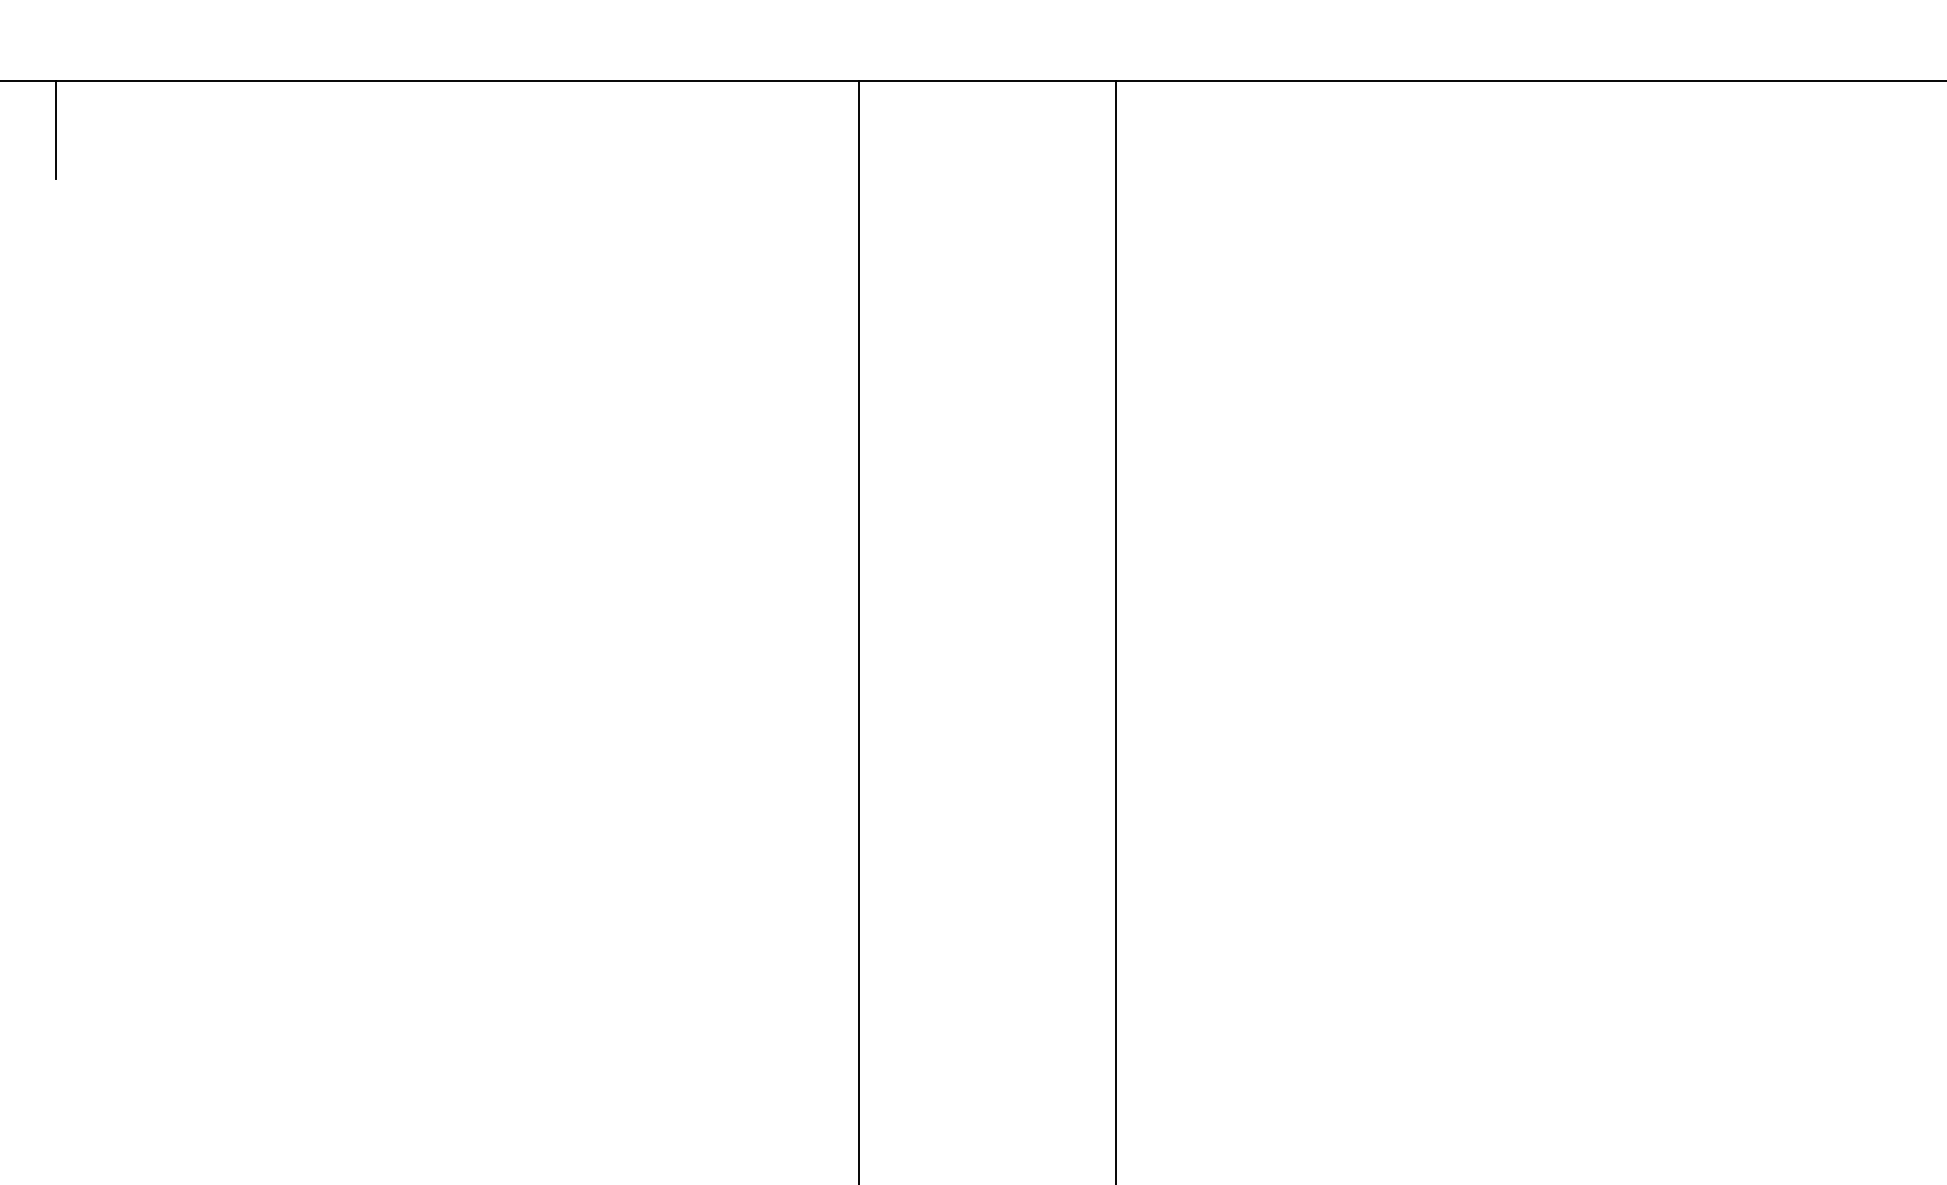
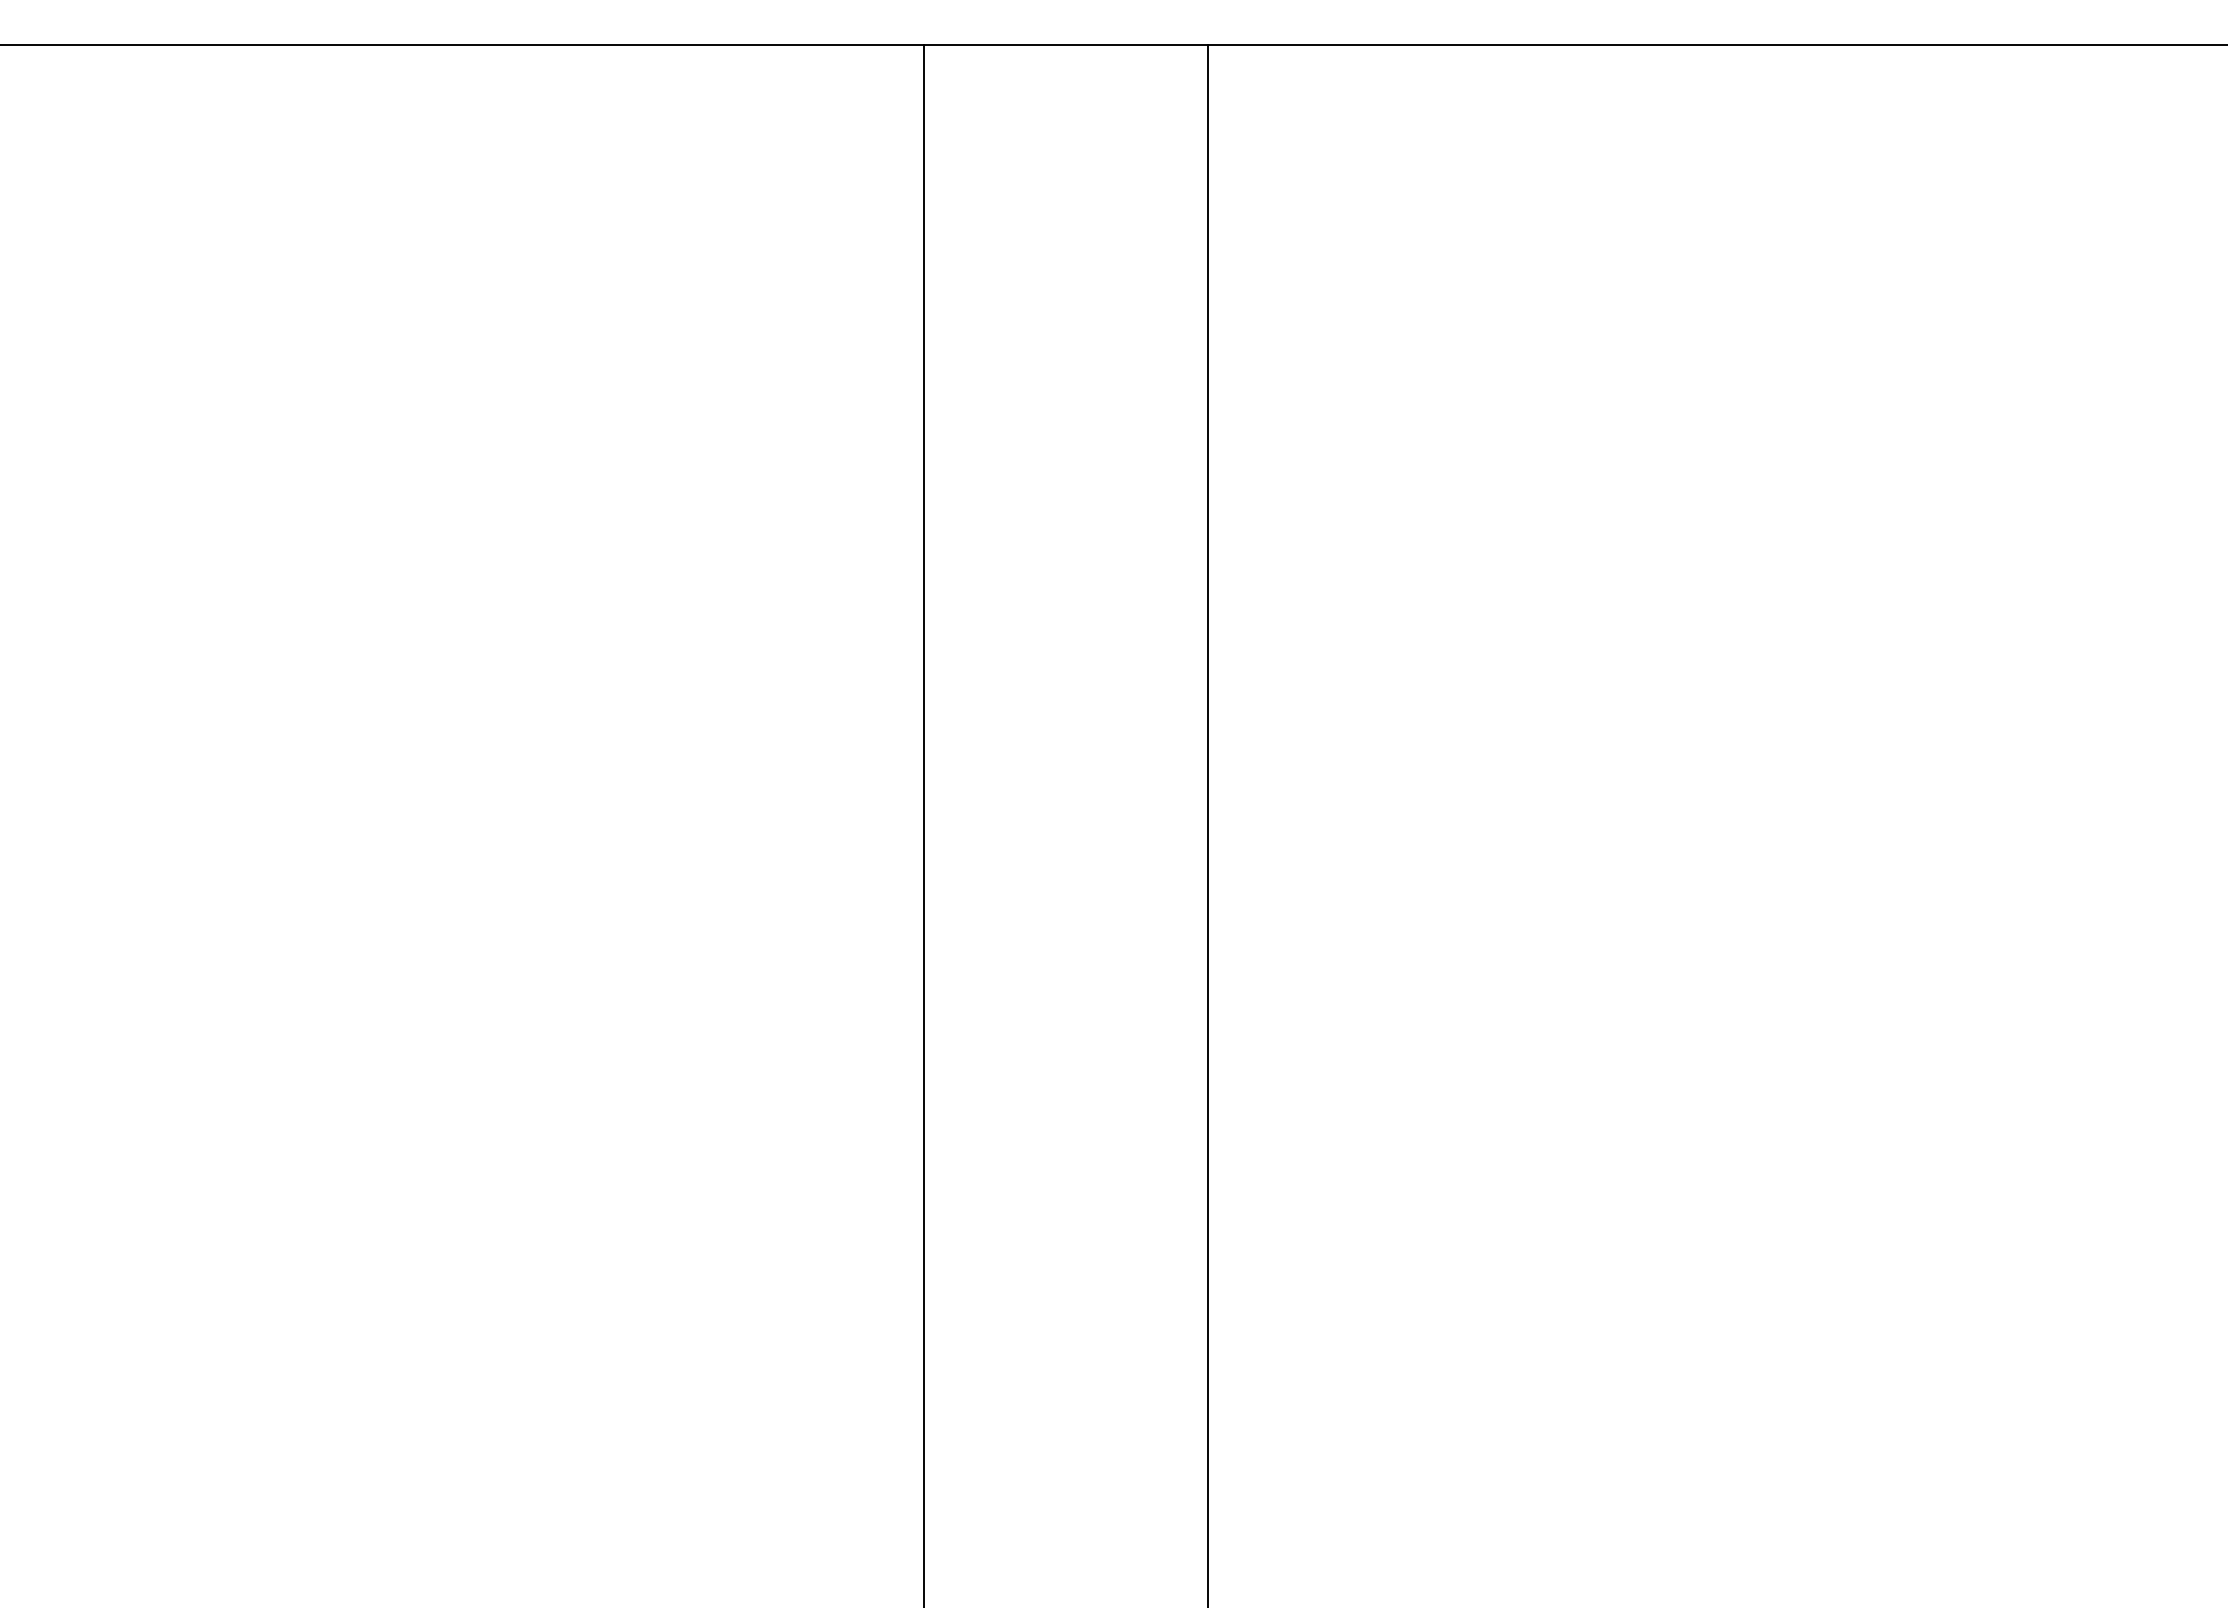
line: (56, 129) -> (38, 98), removed

